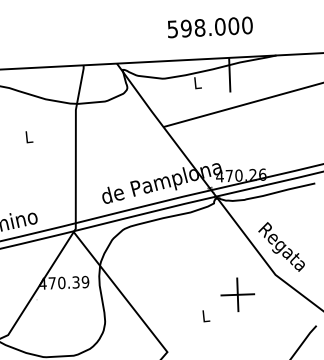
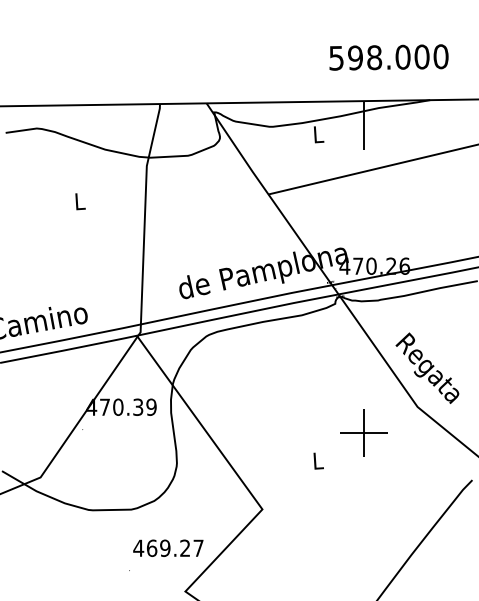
text: (209, 27) -> (388, 57), moved

